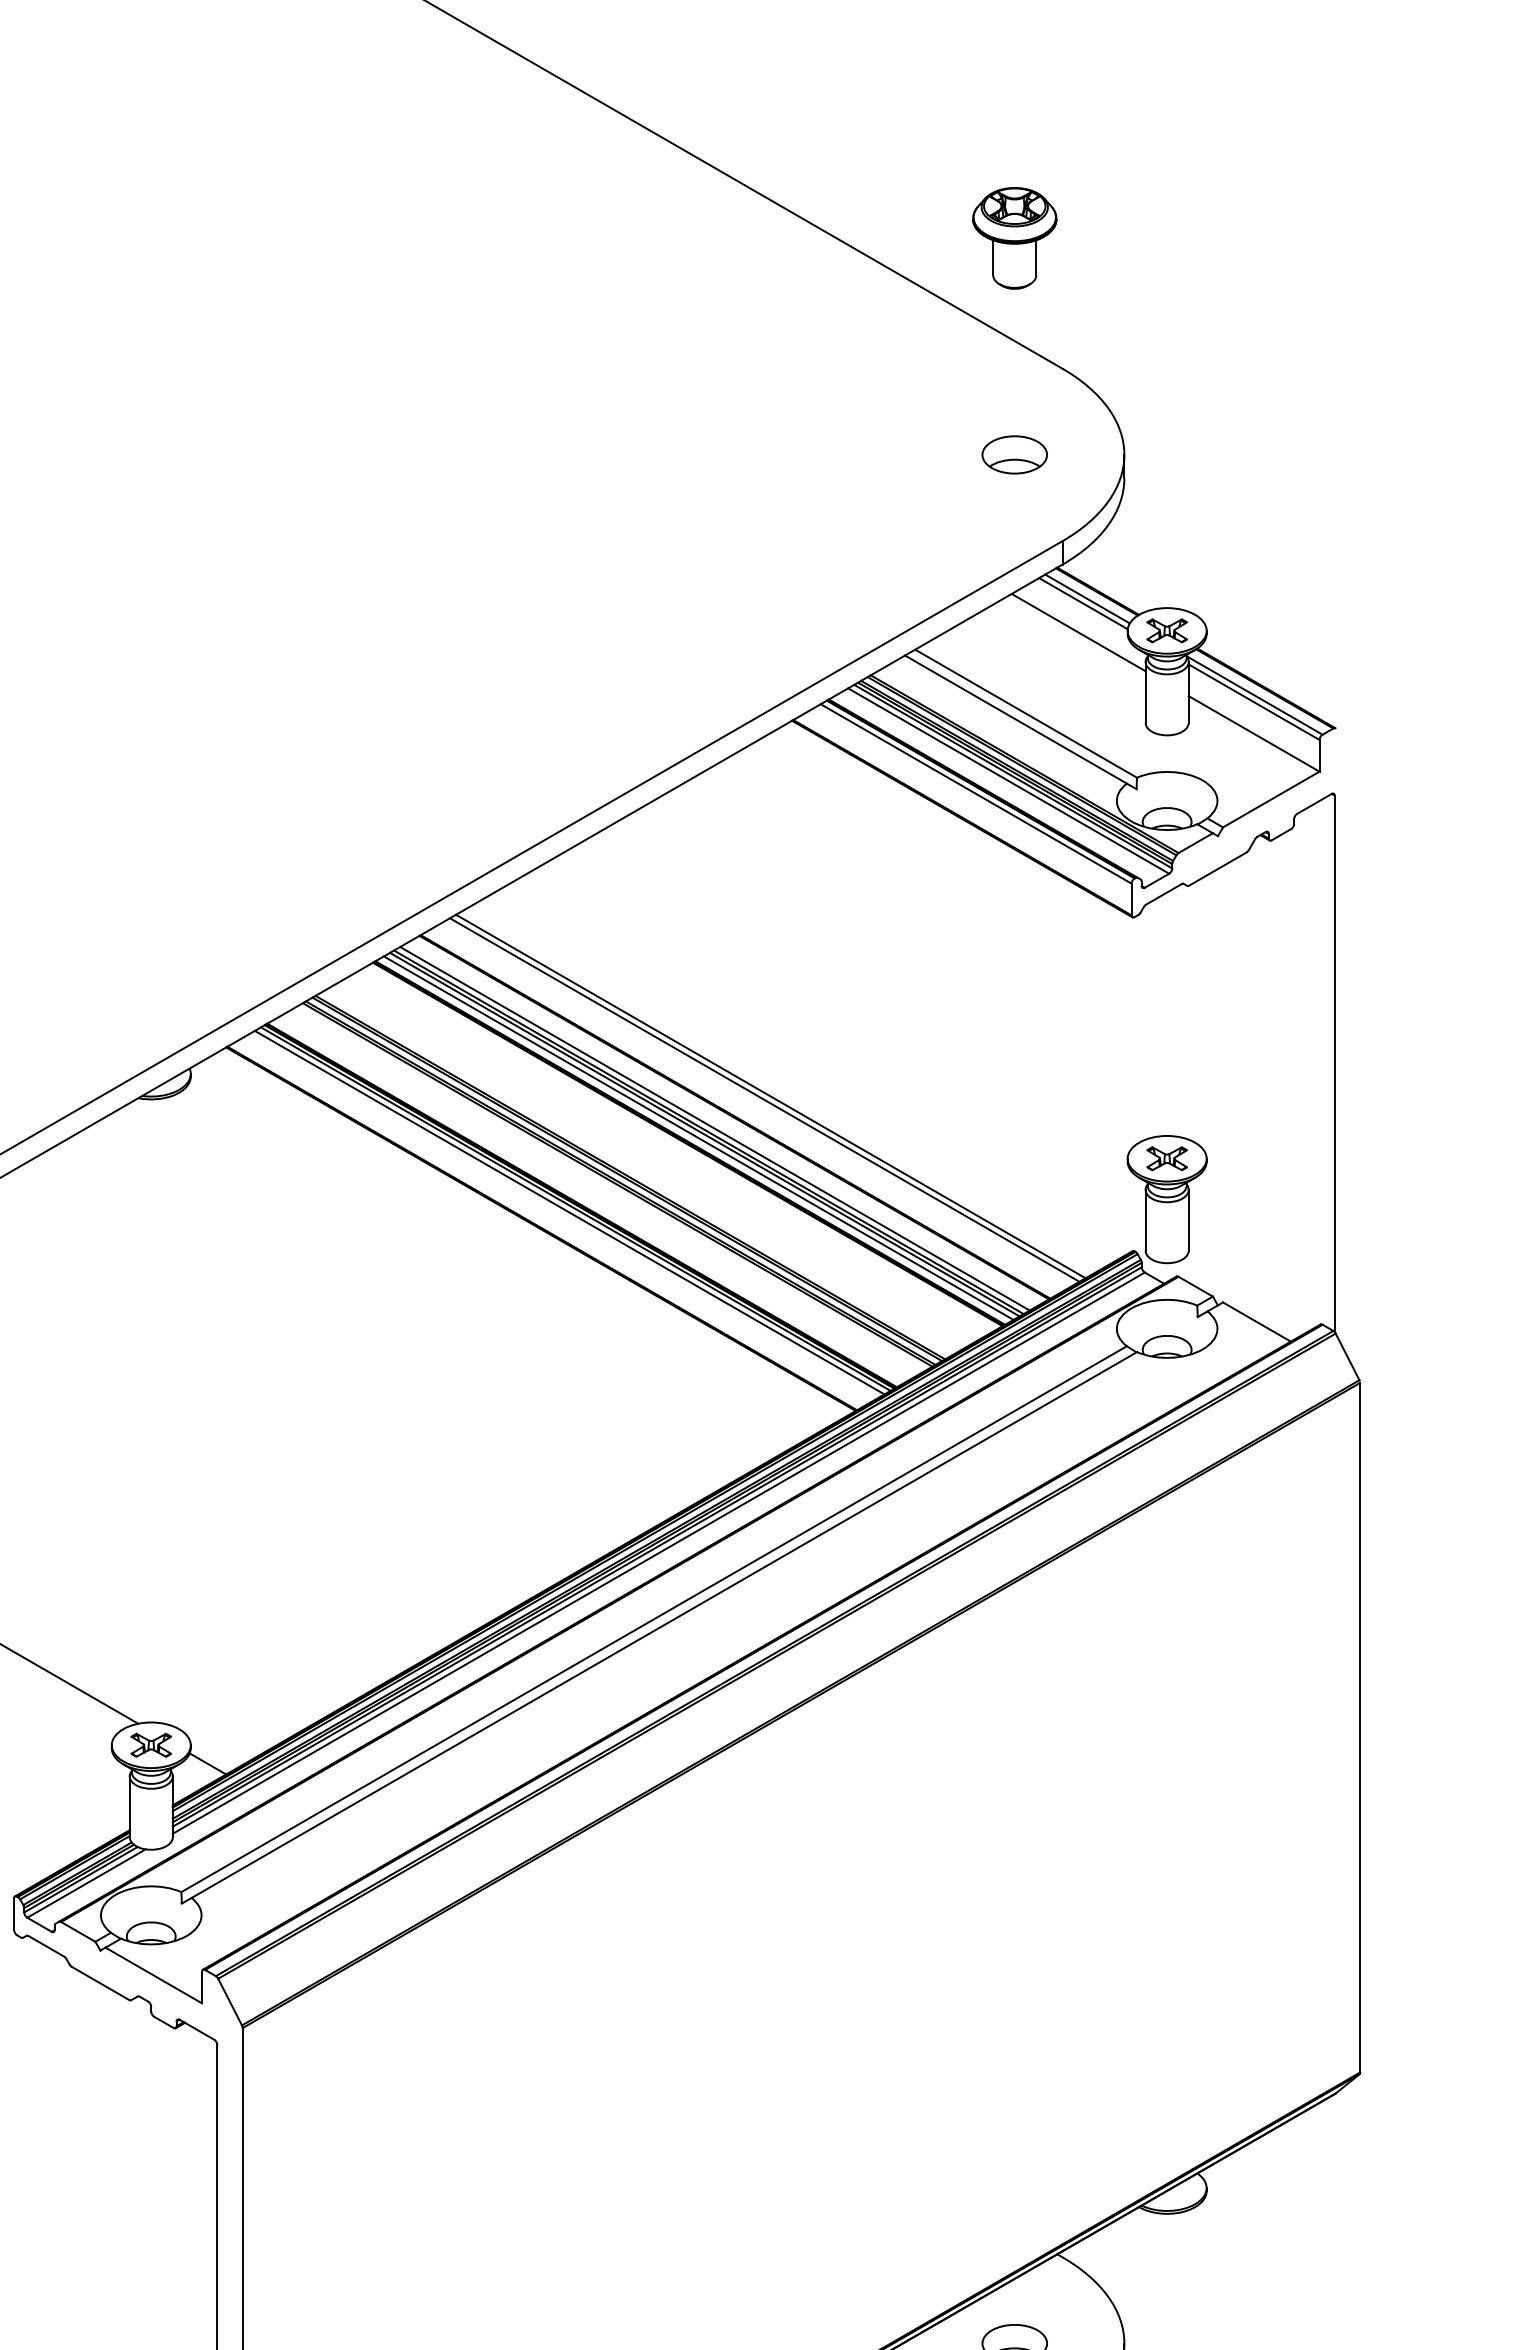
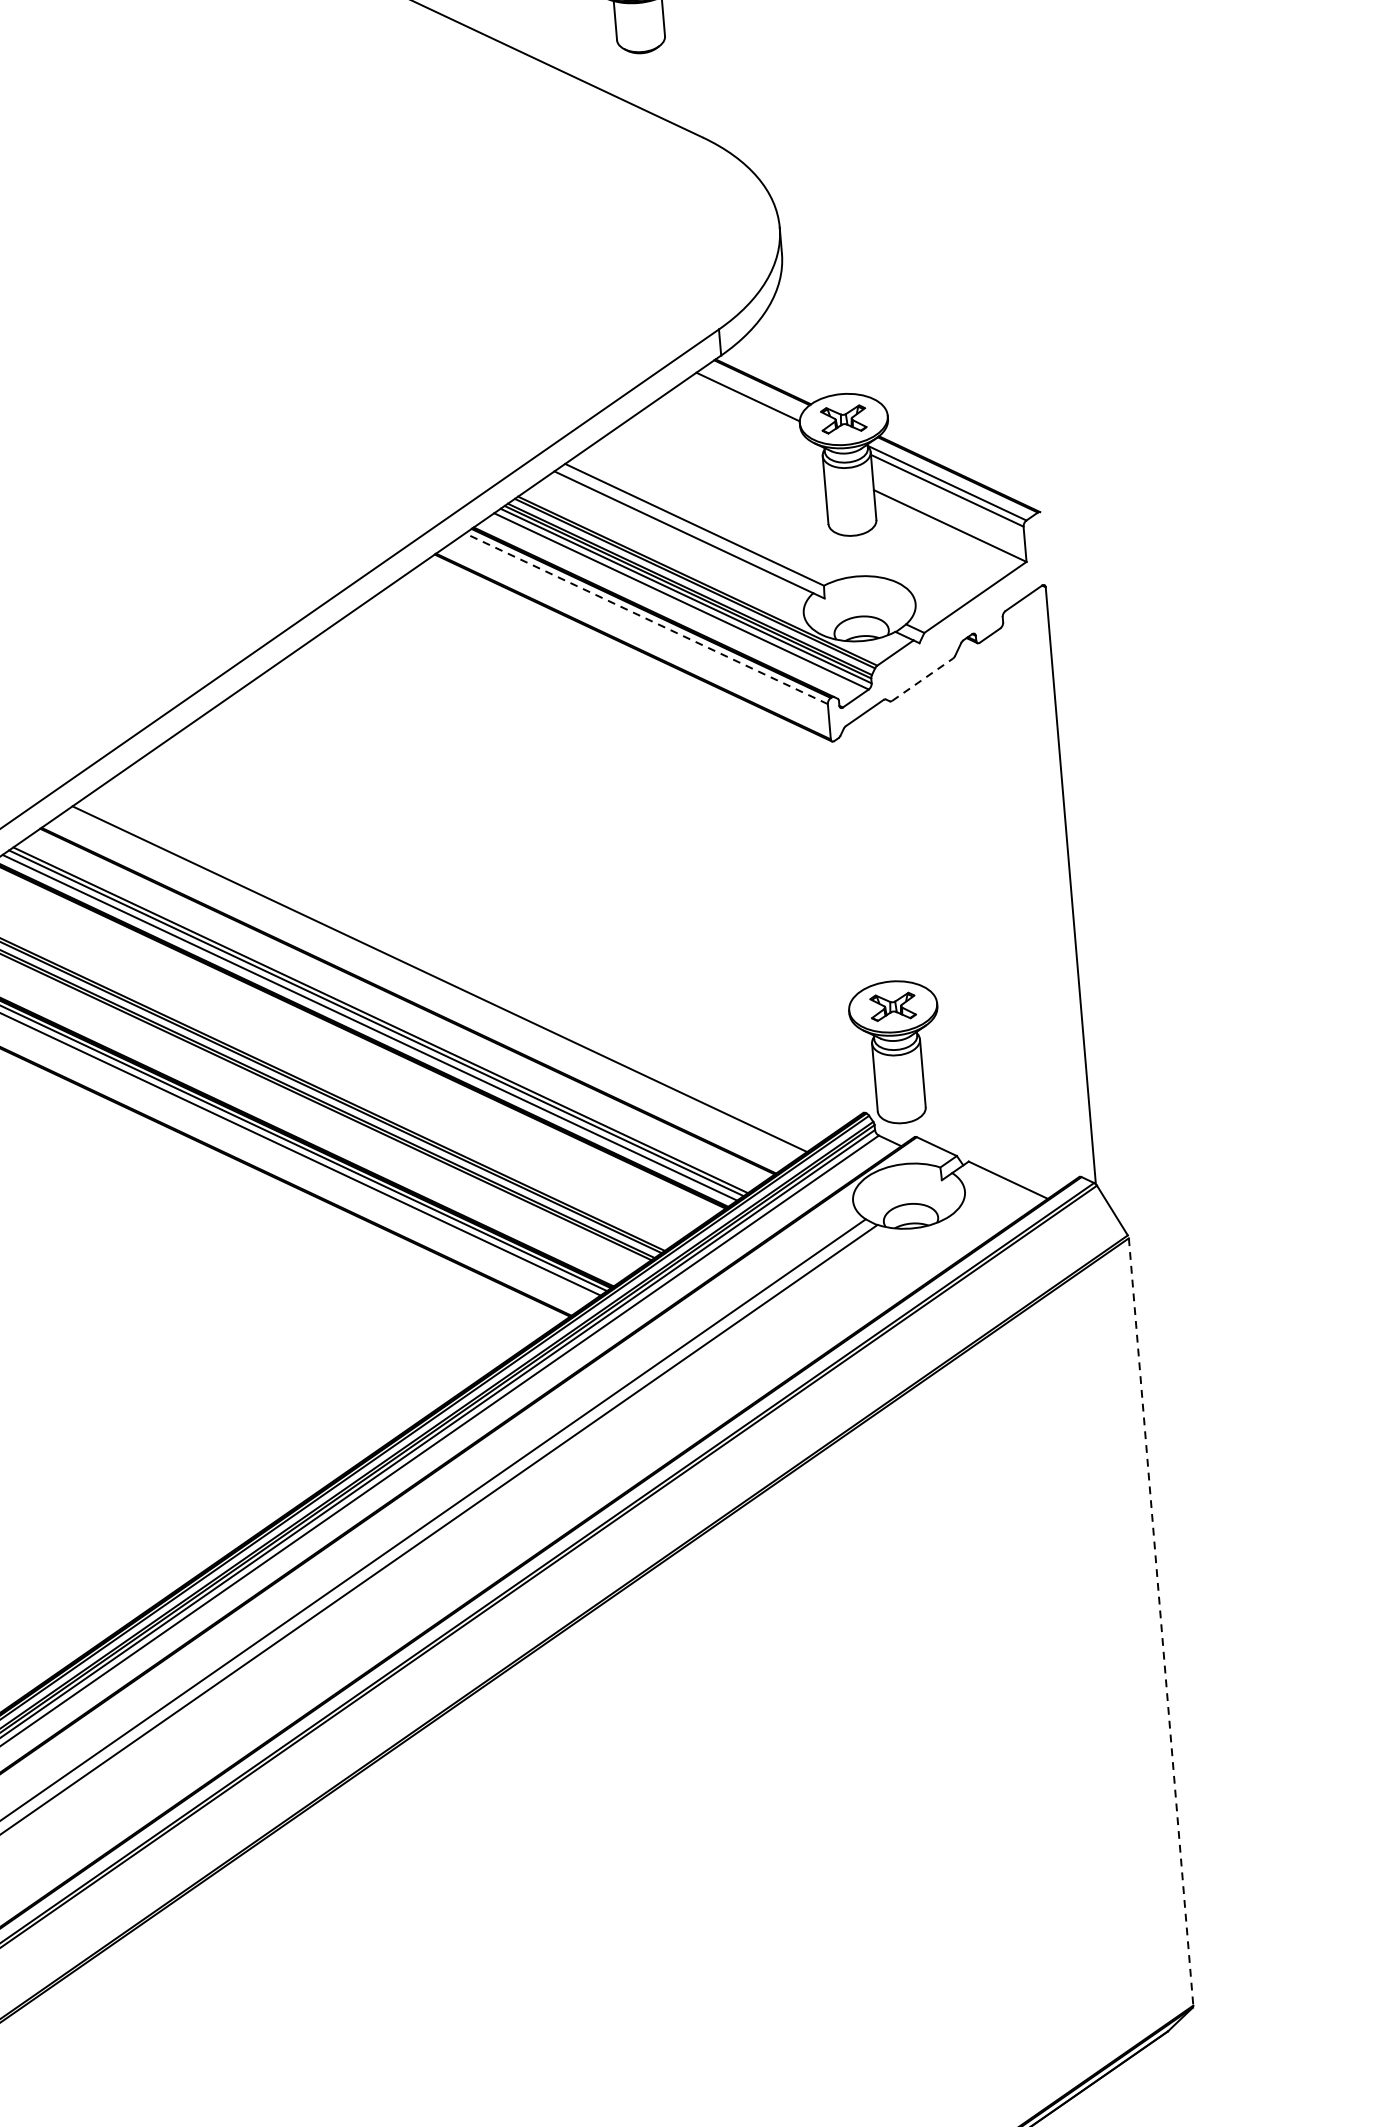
part: (1014, 454) -> (657, 237), removed
line: (1087, 598) -> (752, 390), removed
line: (1078, 632) -> (745, 429), removed
line: (975, 793) -> (645, 618), solid -> dashed
line: (1218, 868) -> (923, 679), solid -> dashed
line: (770, 1096) -> (445, 974), removed
line: (714, 1128) -> (386, 1015), removed
line: (1360, 1727) -> (1161, 1621), solid -> dashed

